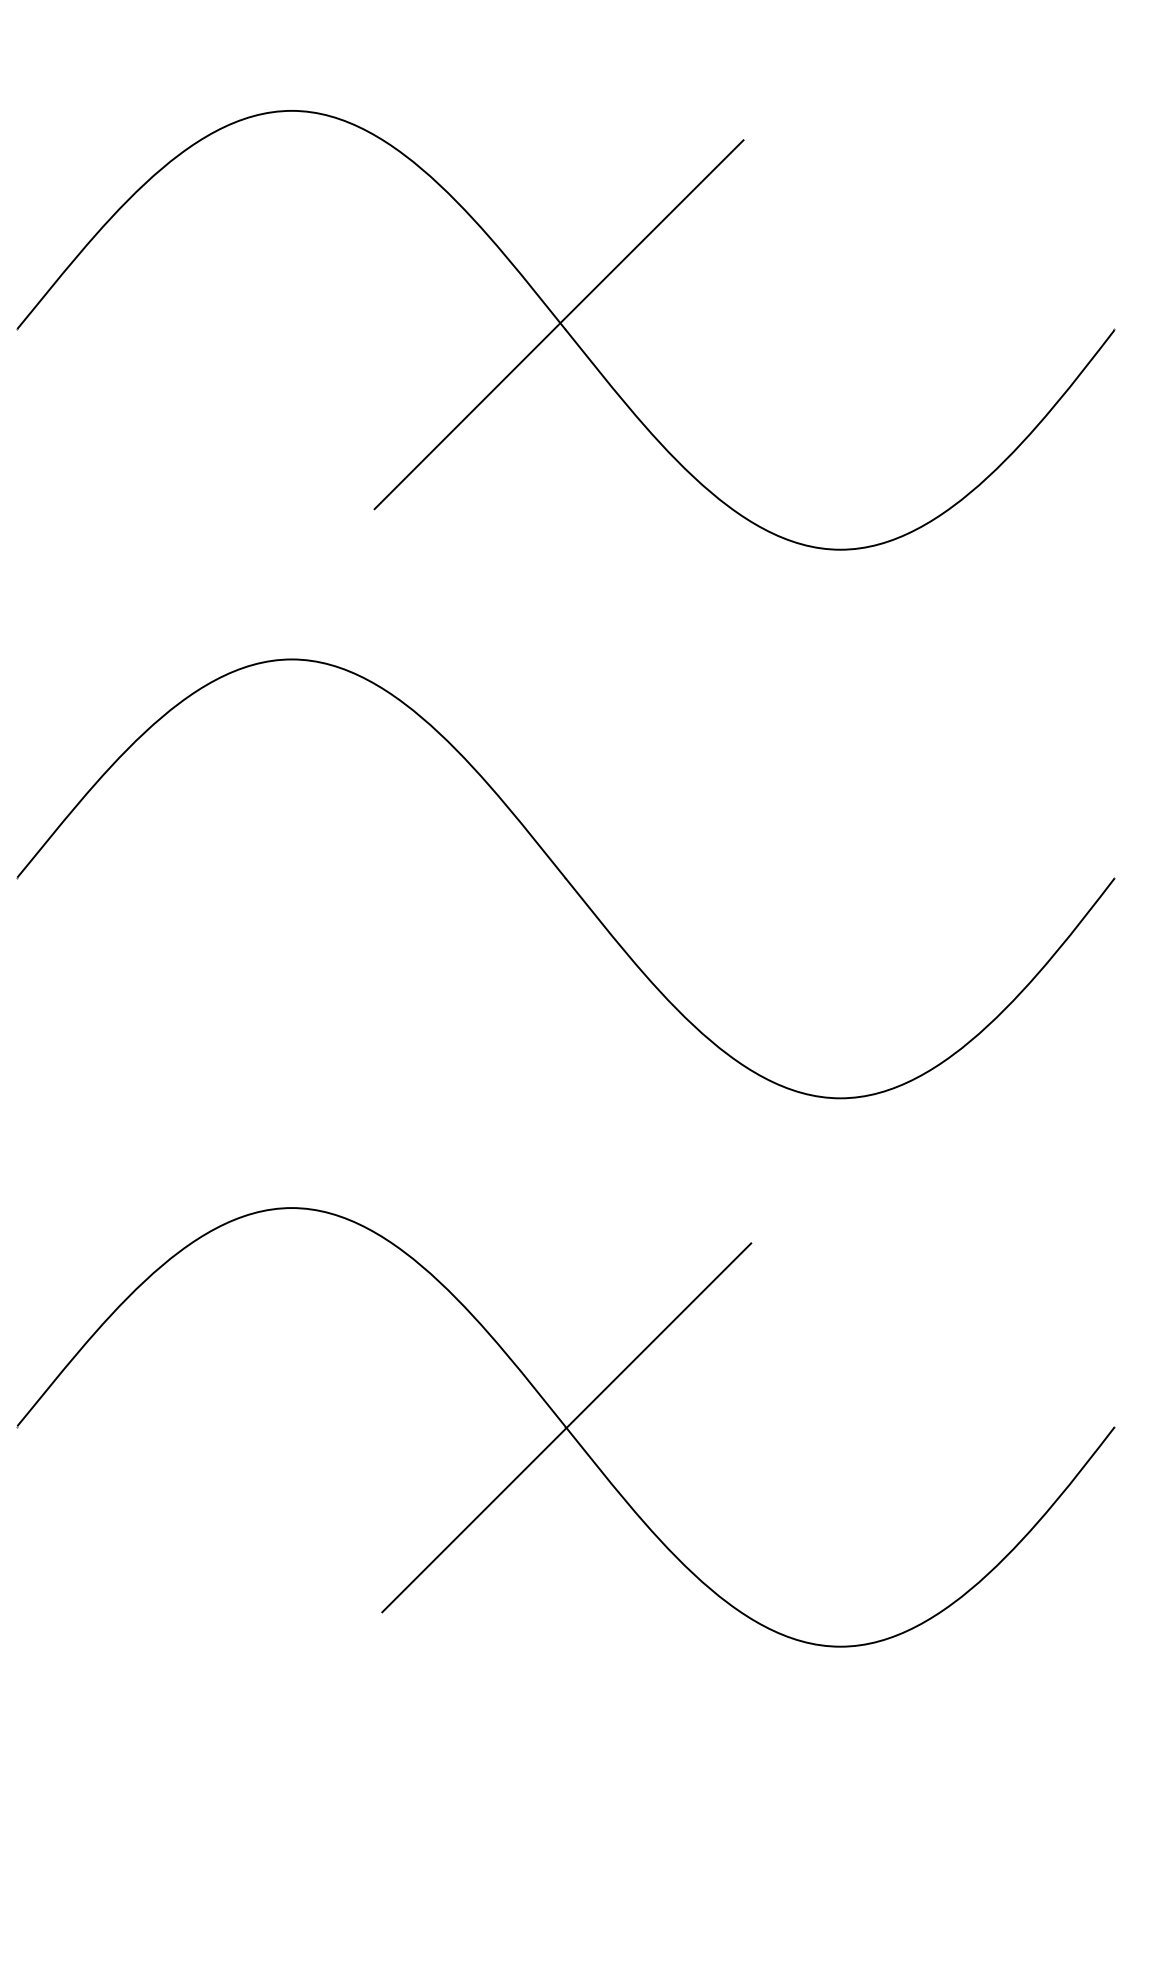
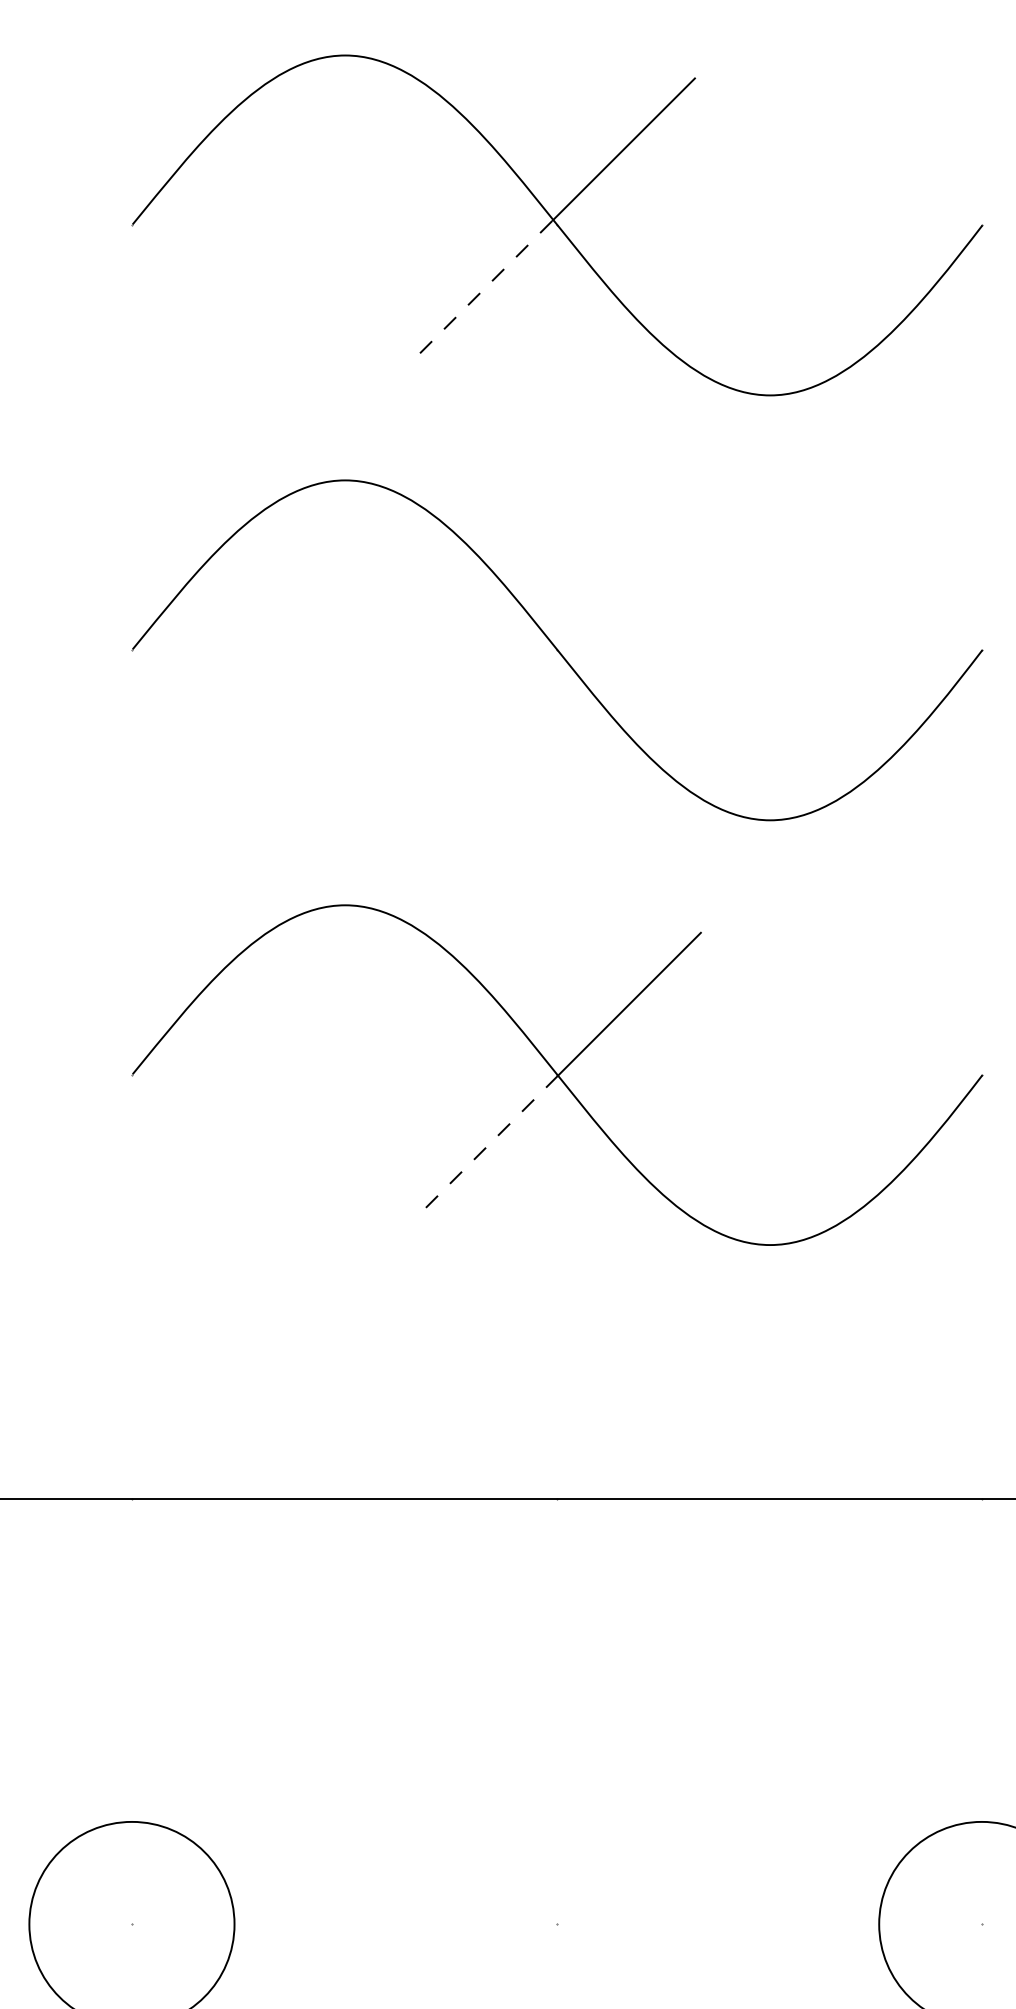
line: (466, 418) -> (480, 293), solid -> dashed
line: (474, 1520) -> (486, 1147), solid -> dashed

